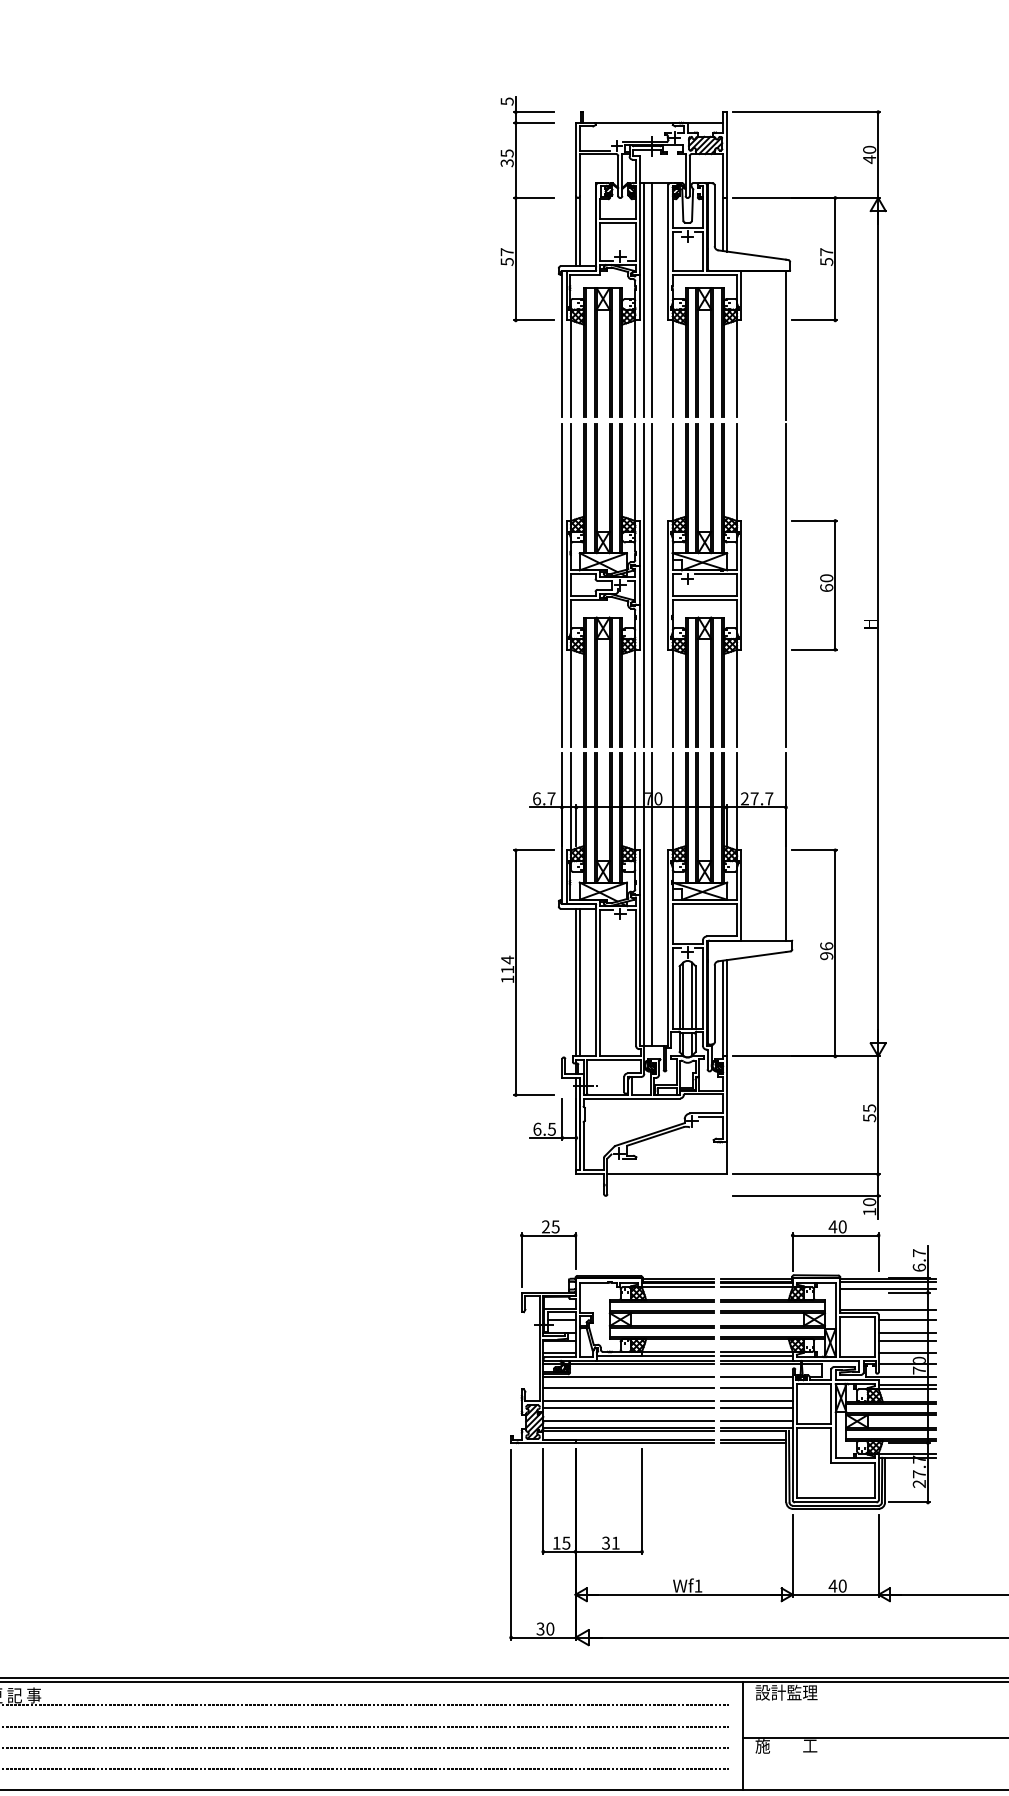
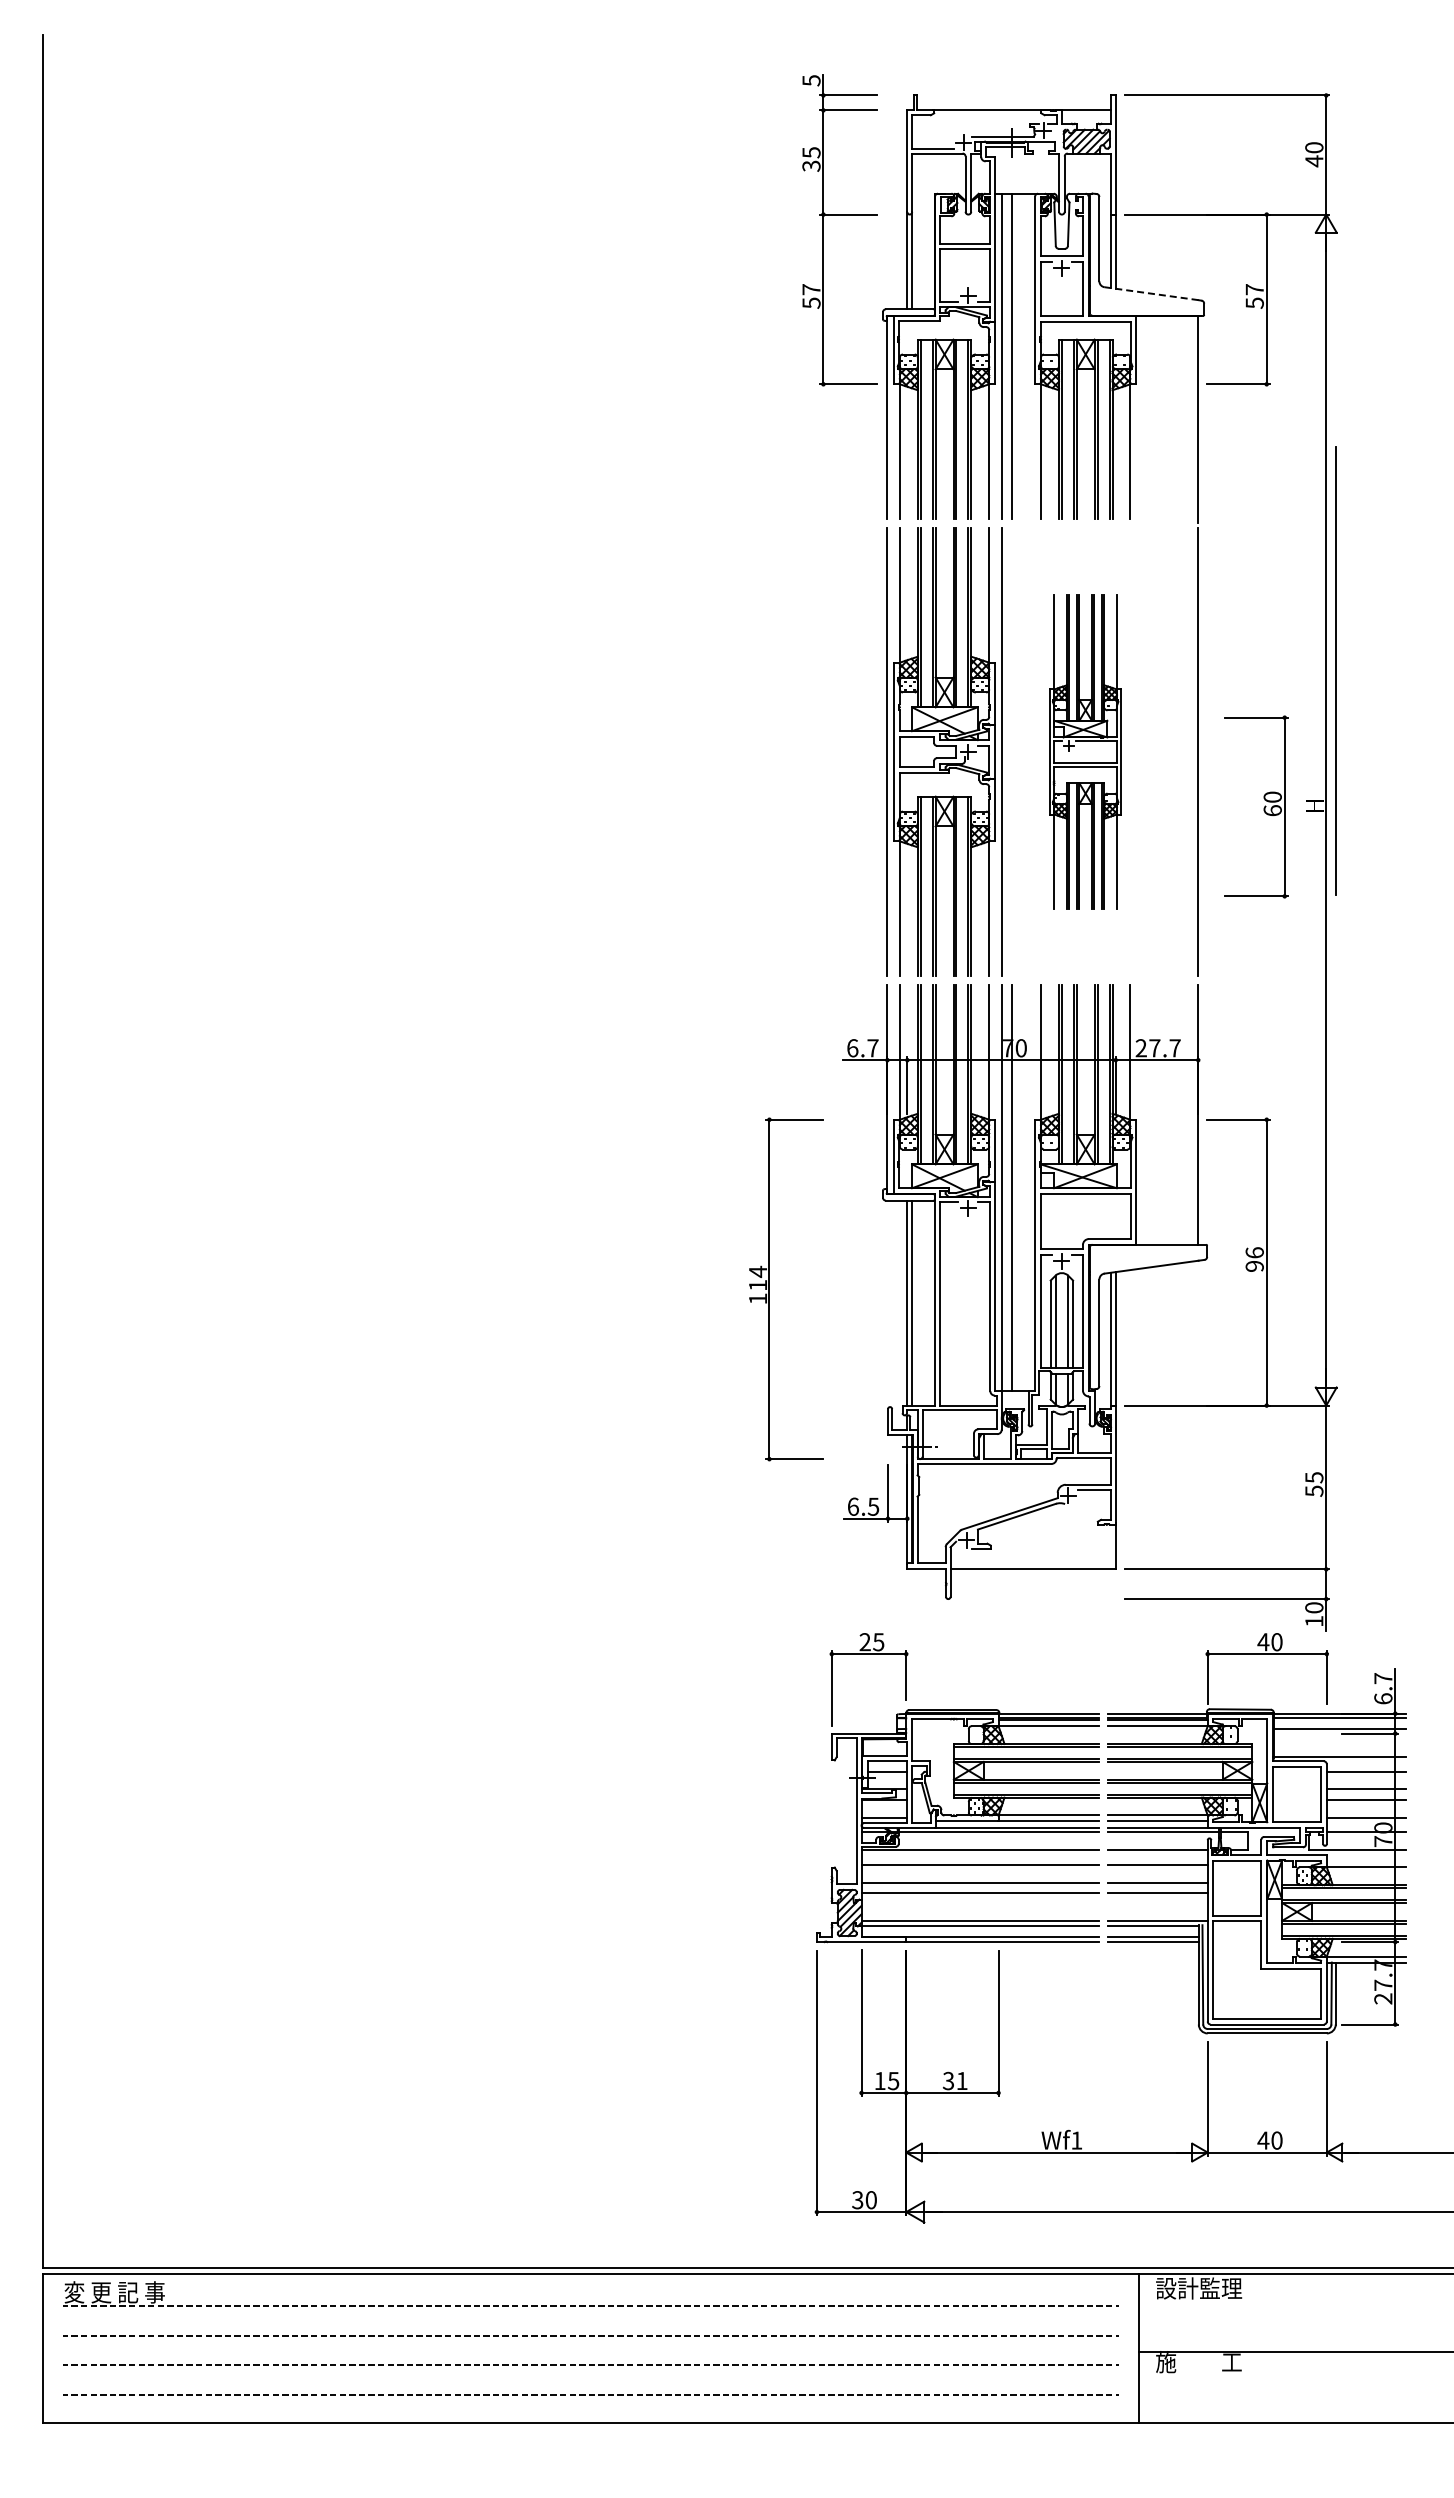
line: (752, 254) -> (1151, 293), solid -> dashed
line: (651, 584) -> (1335, 670), moved
part: (704, 584) -> (1085, 751), size x0.7
part: (820, 586) -> (1263, 808), moved
part: (515, 972) -> (769, 1289), moved
line: (907, 1384) -> (1366, 1861), removed
line: (628, 1421) -> (979, 1911), removed
line: (756, 1421) -> (1157, 1911), removed

